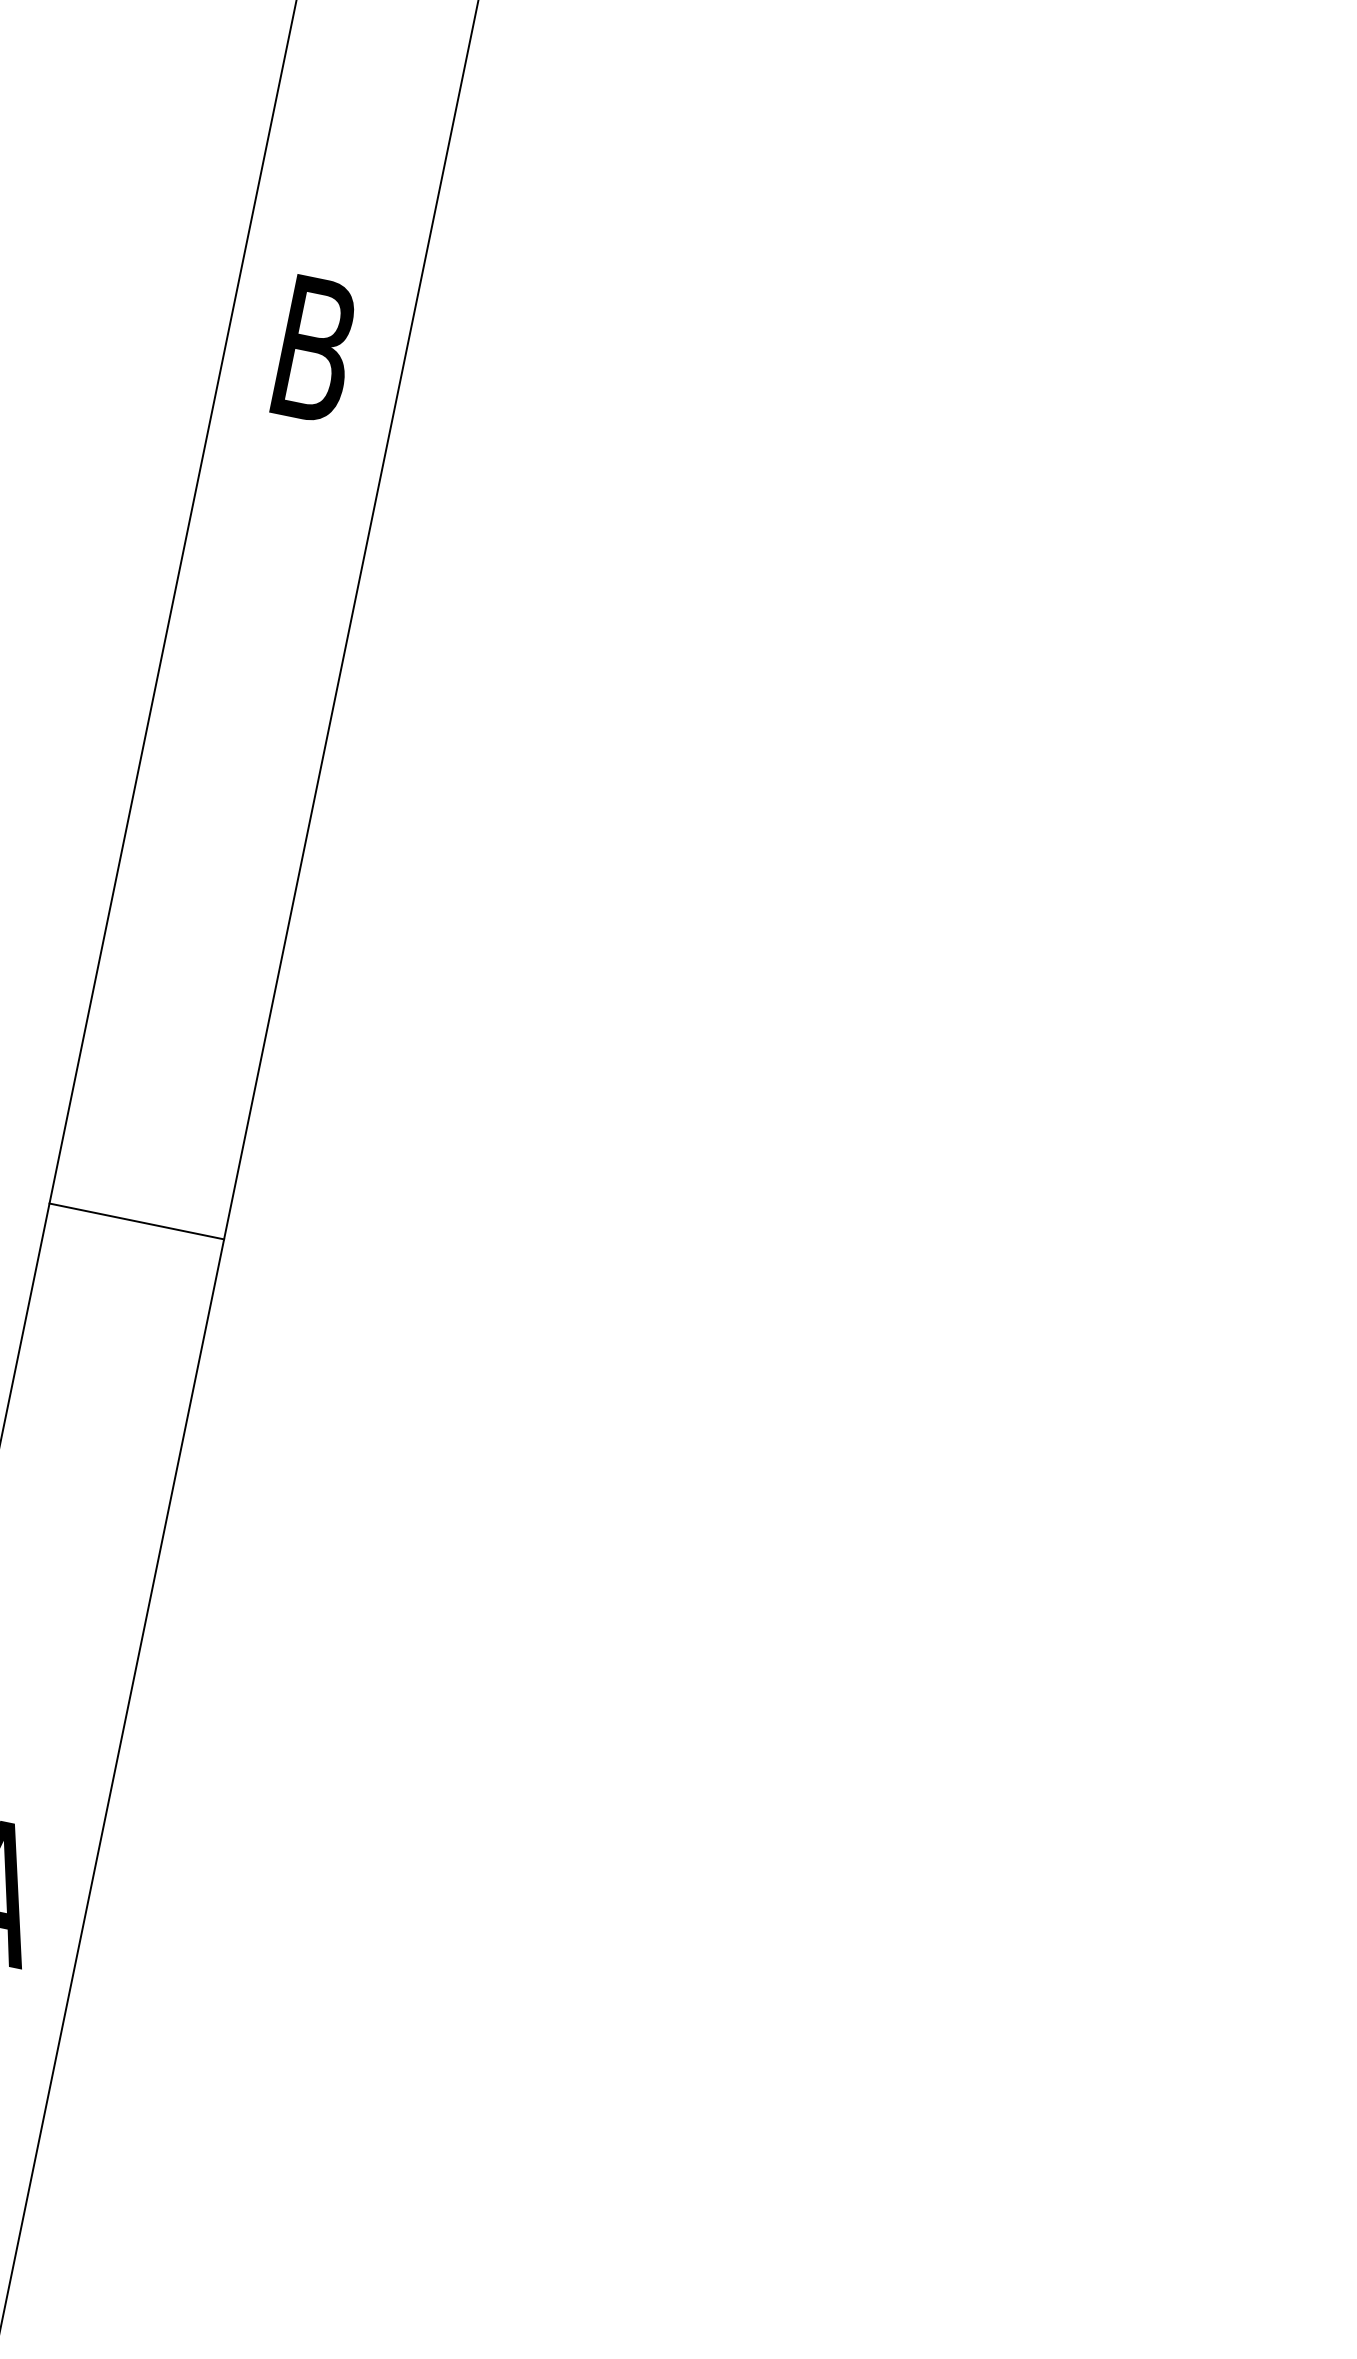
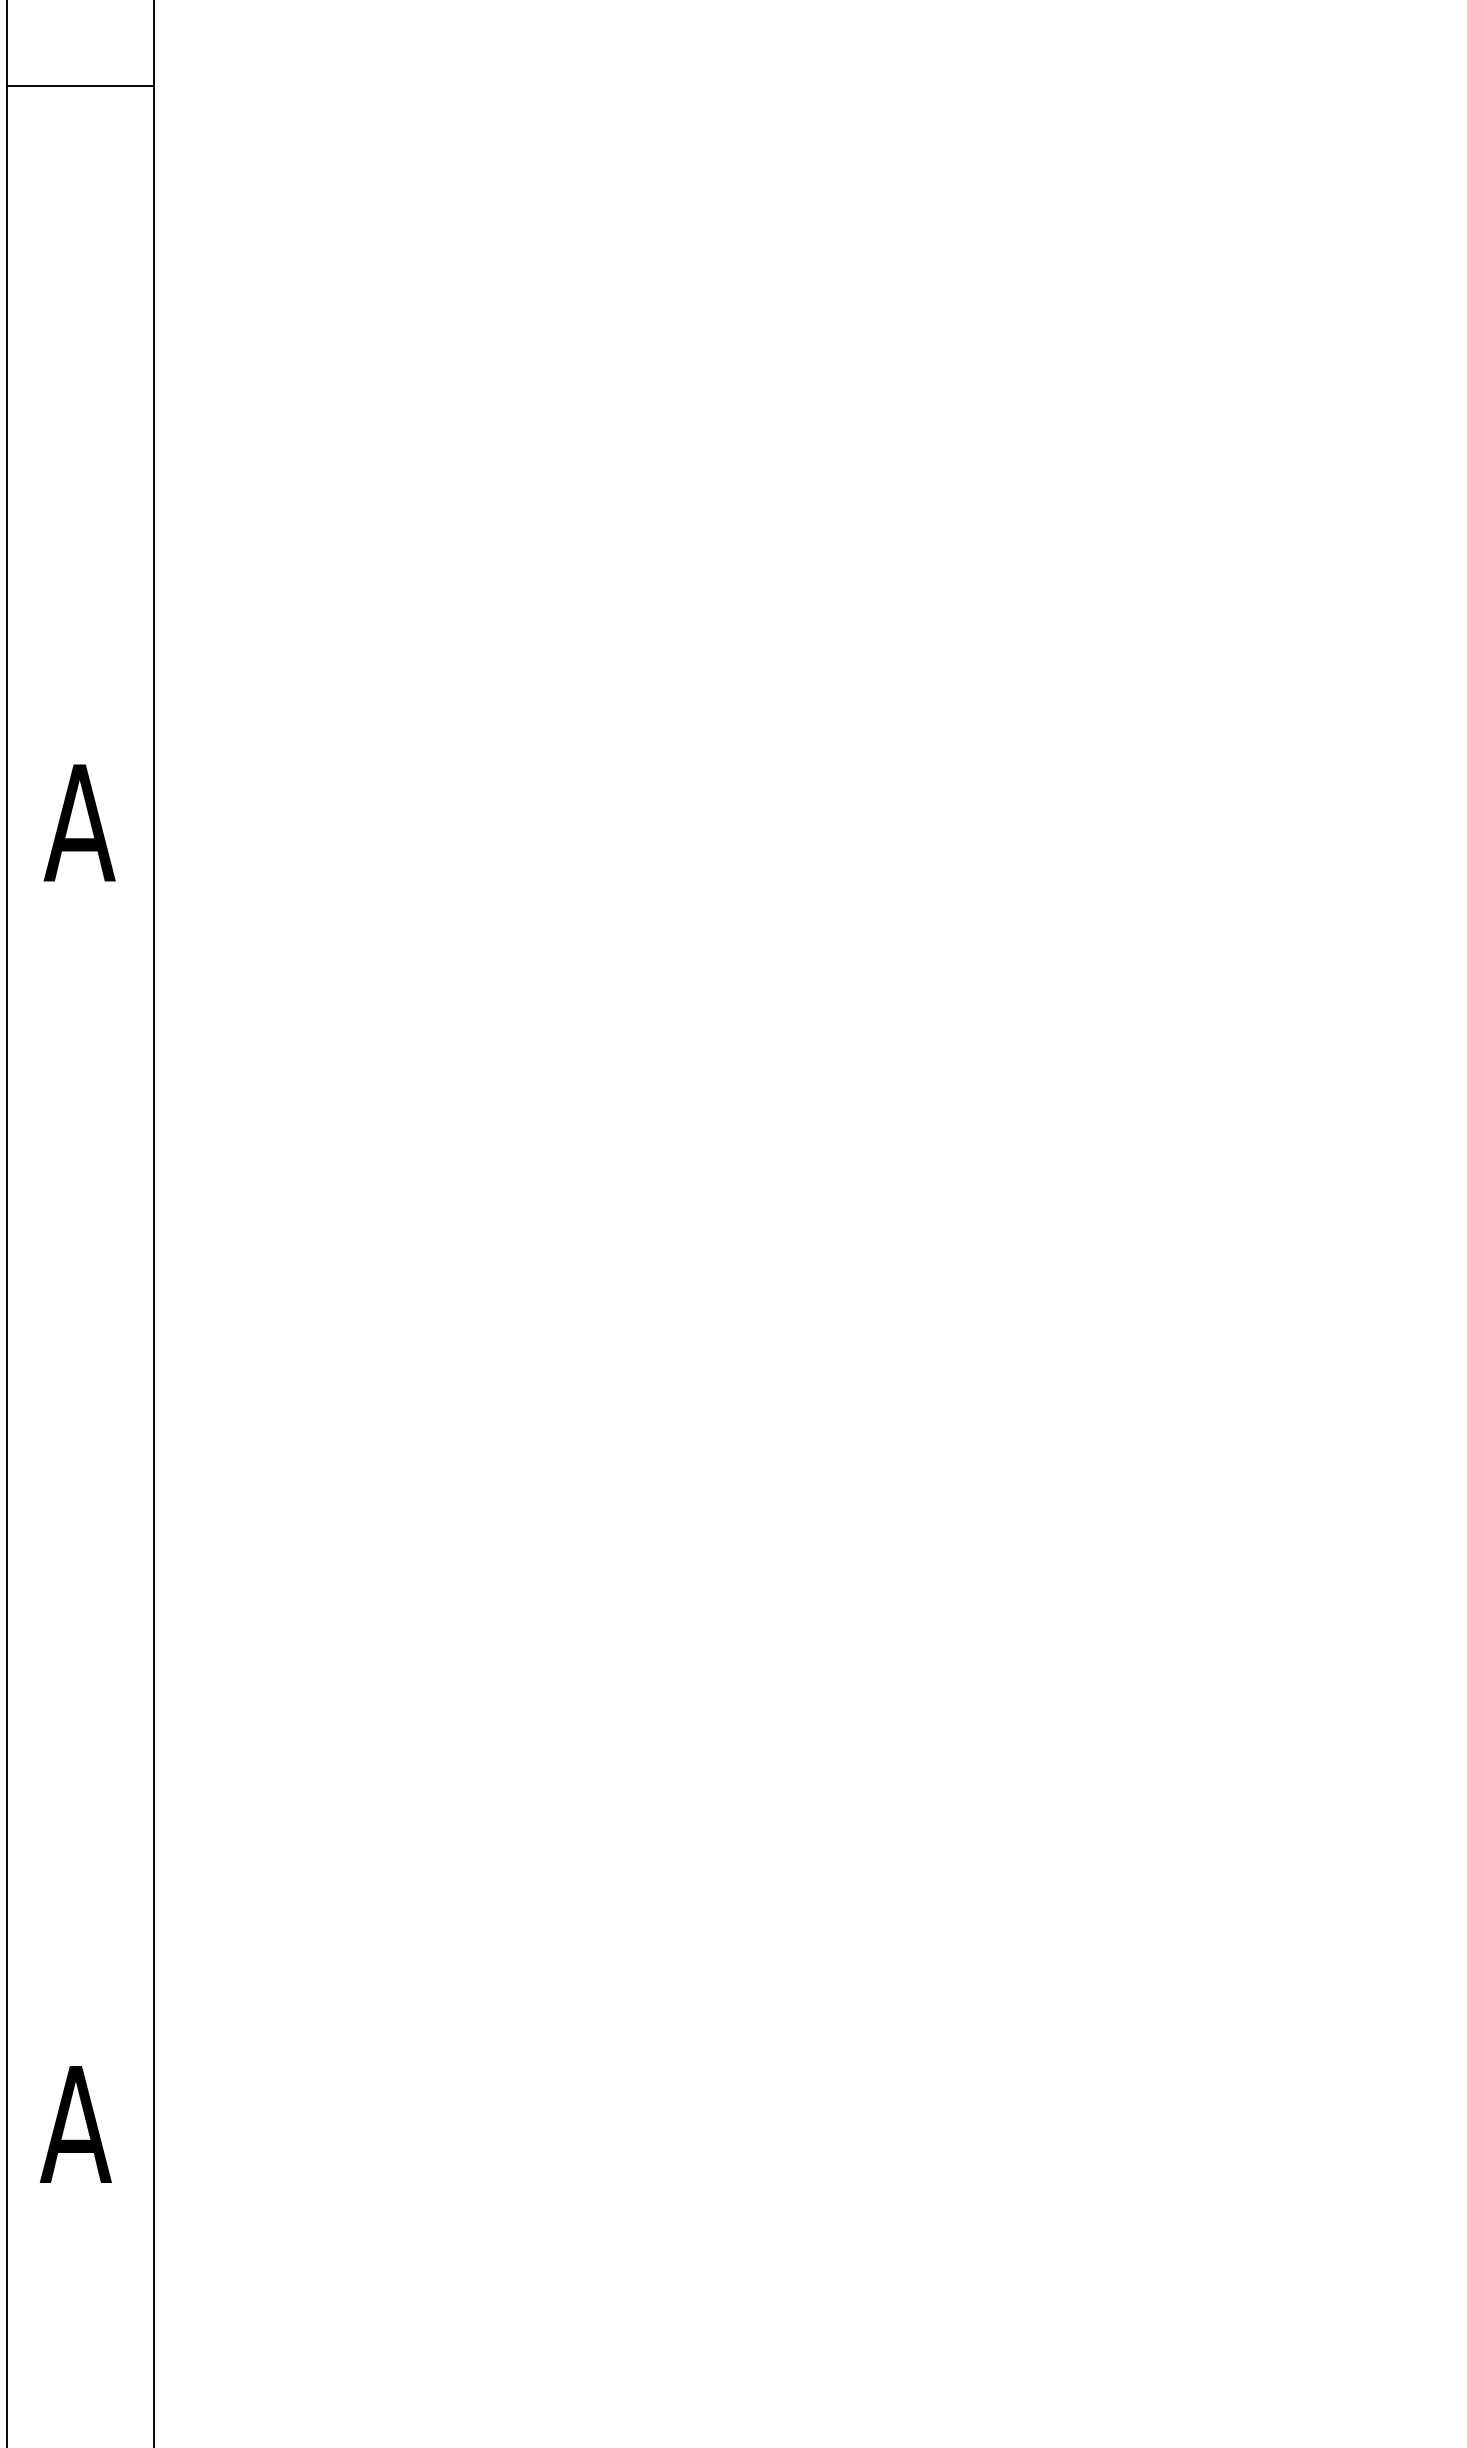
text: (314, 349) -> (79, 822), B -> A
line: (136, 1221) -> (80, 1558), removed

